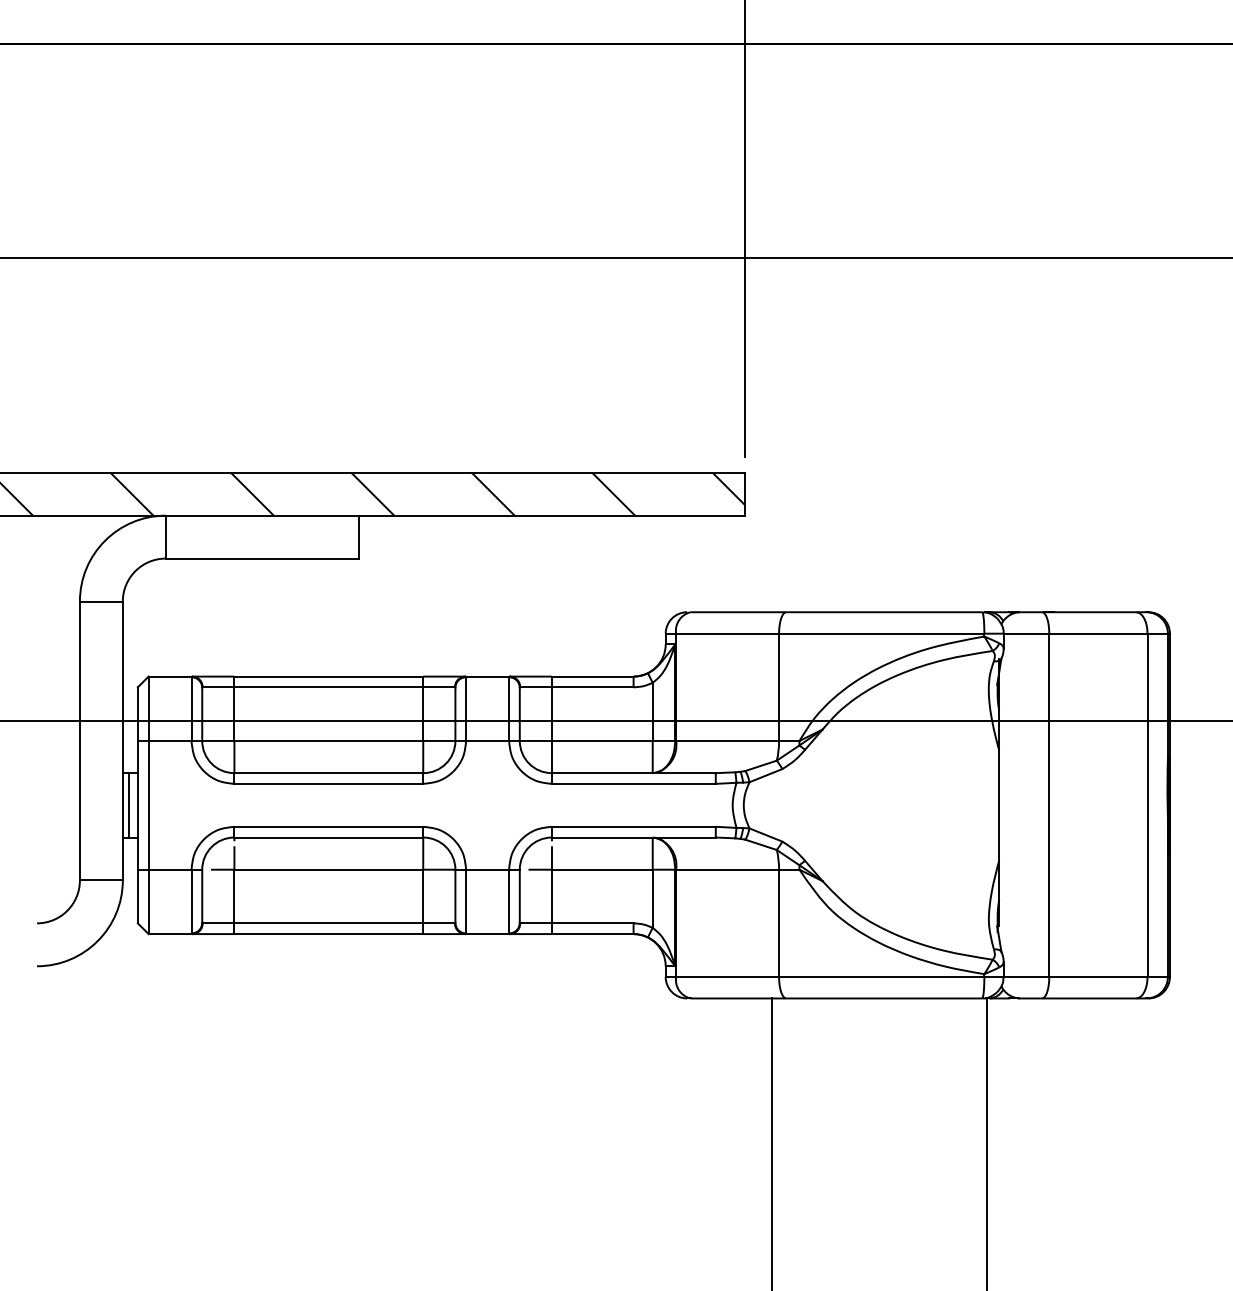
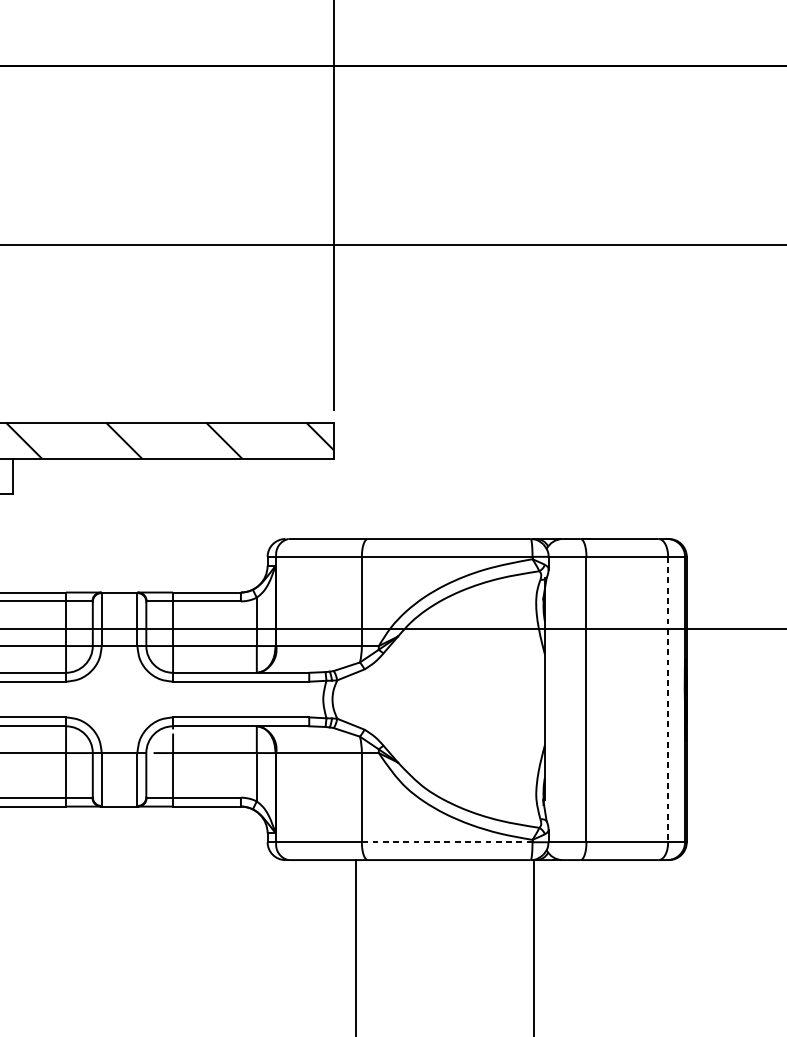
line: (1147, 805) -> (668, 699), solid -> dashed
line: (881, 977) -> (447, 842), solid -> dashed

